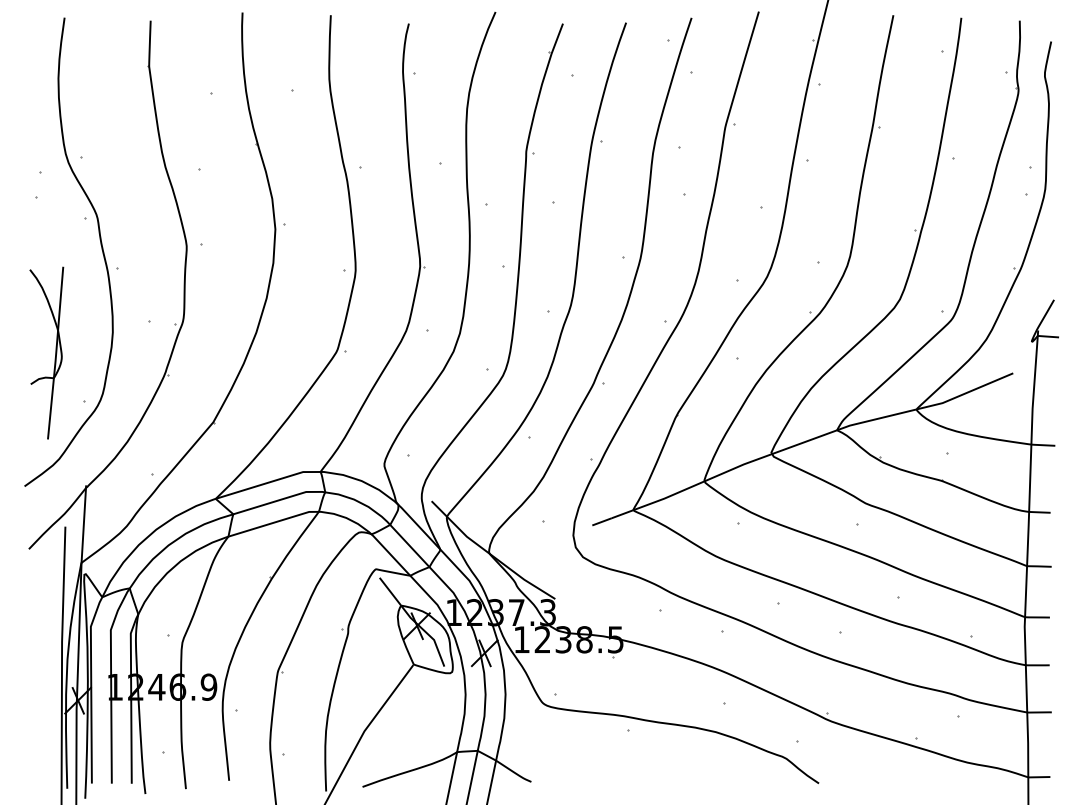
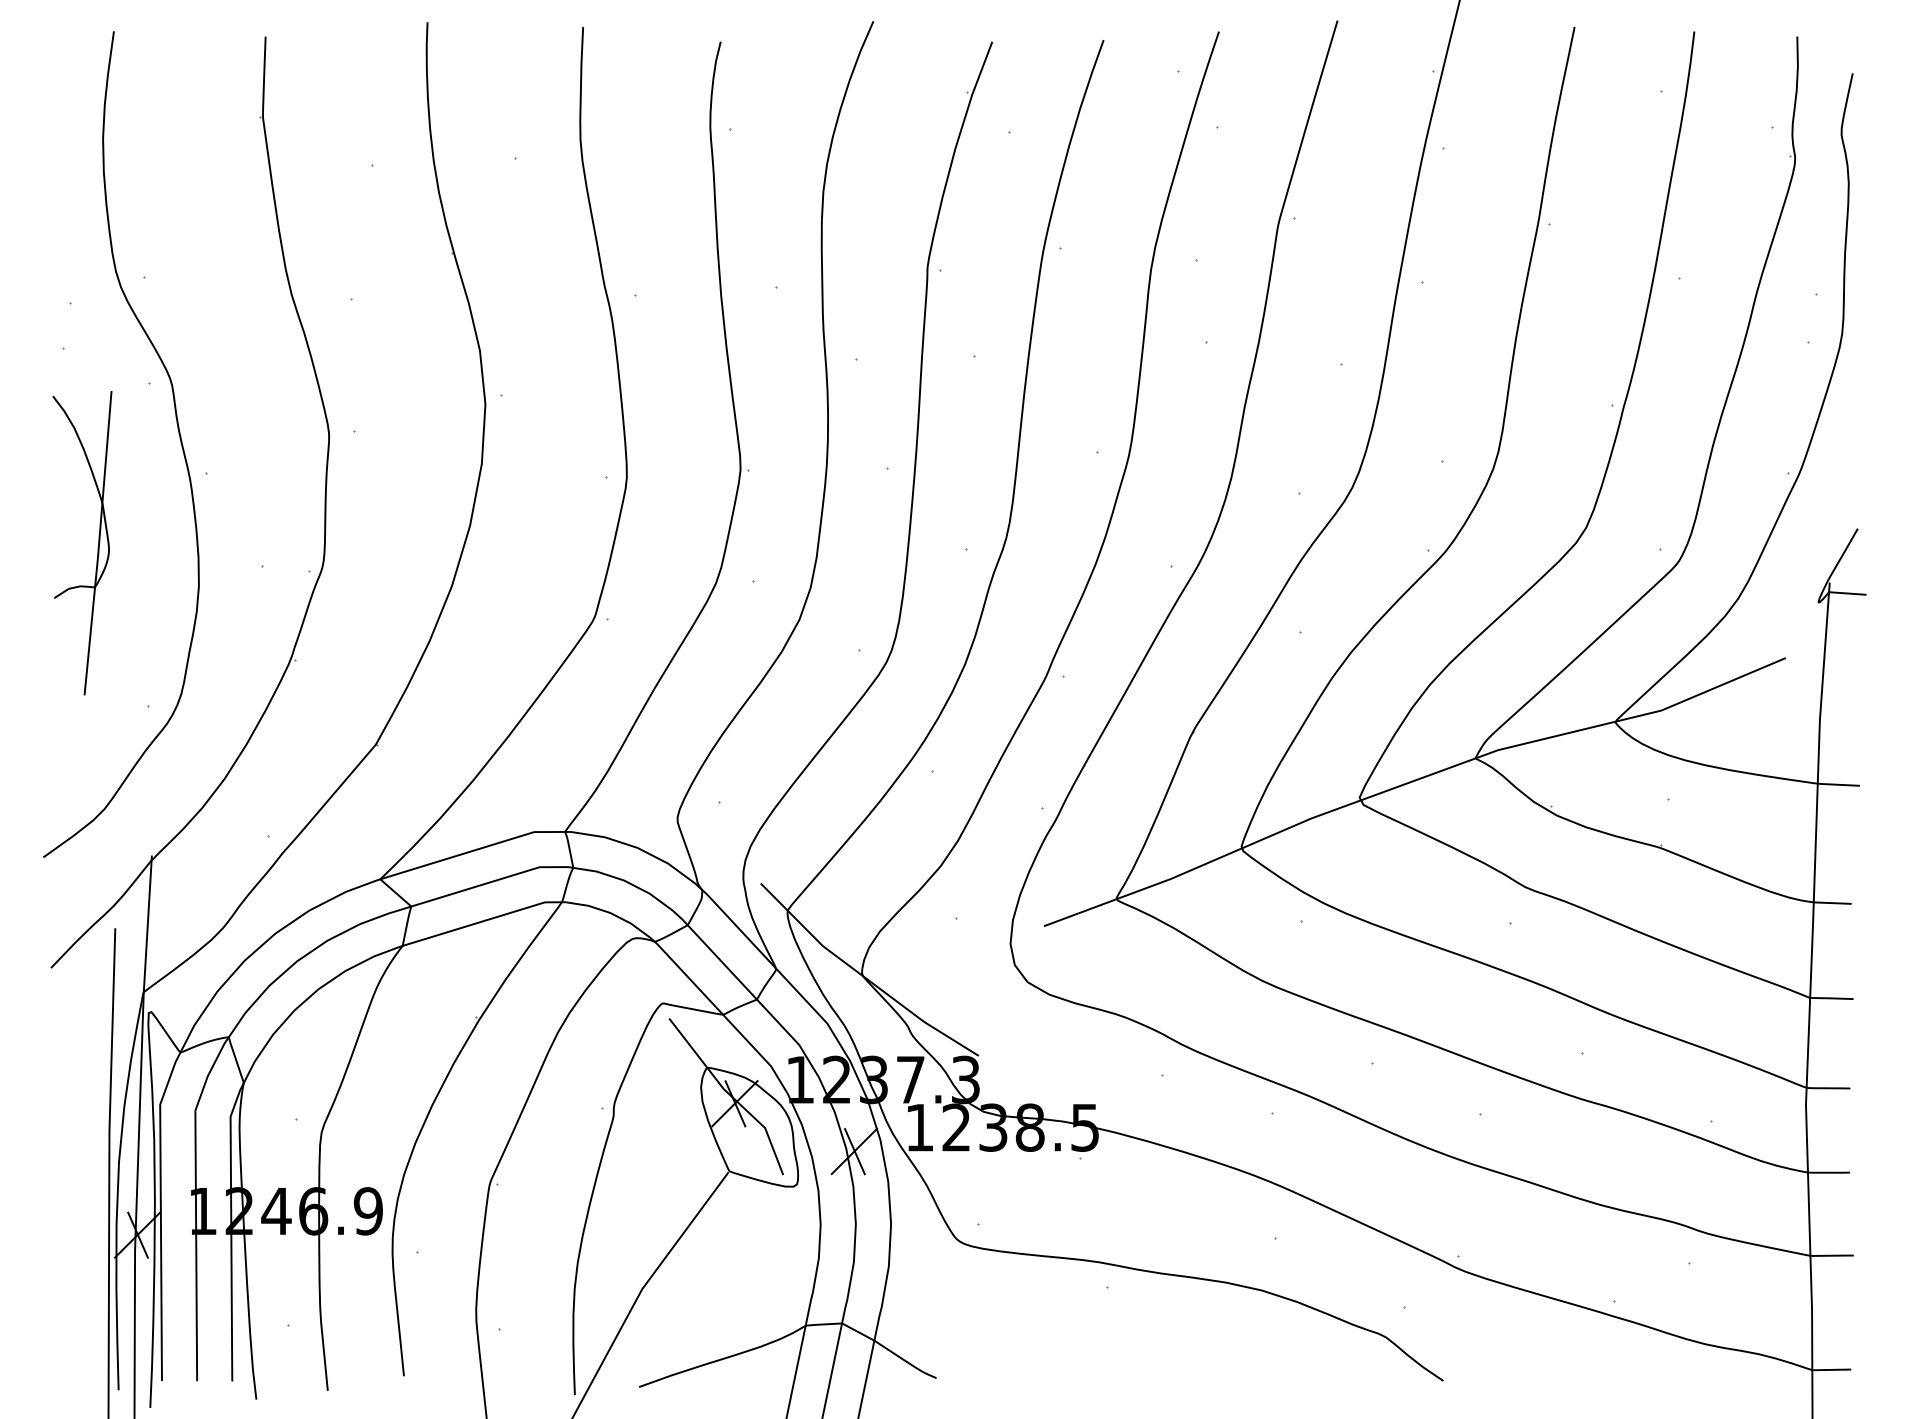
part: (55, 352) -> (97, 542), moved

